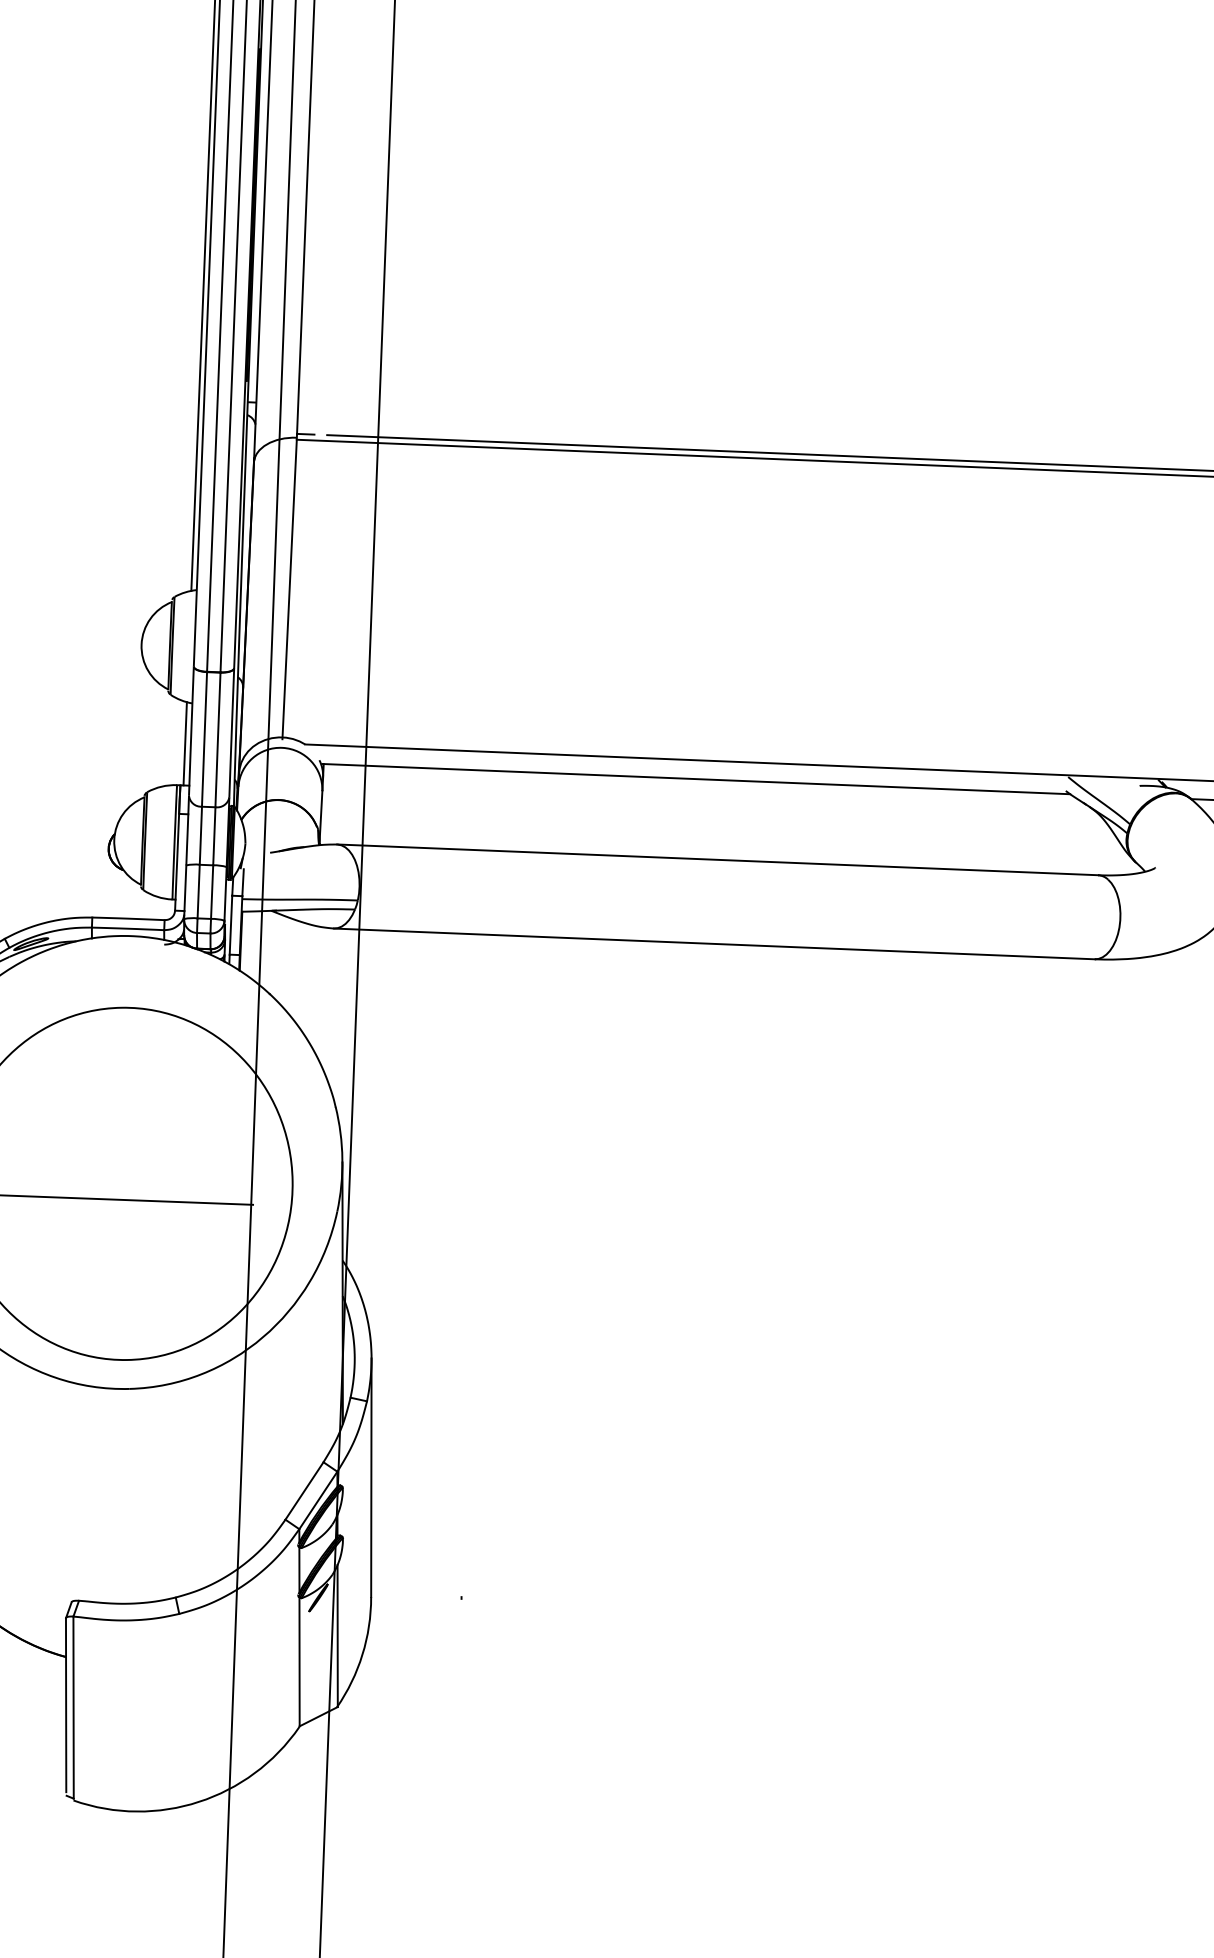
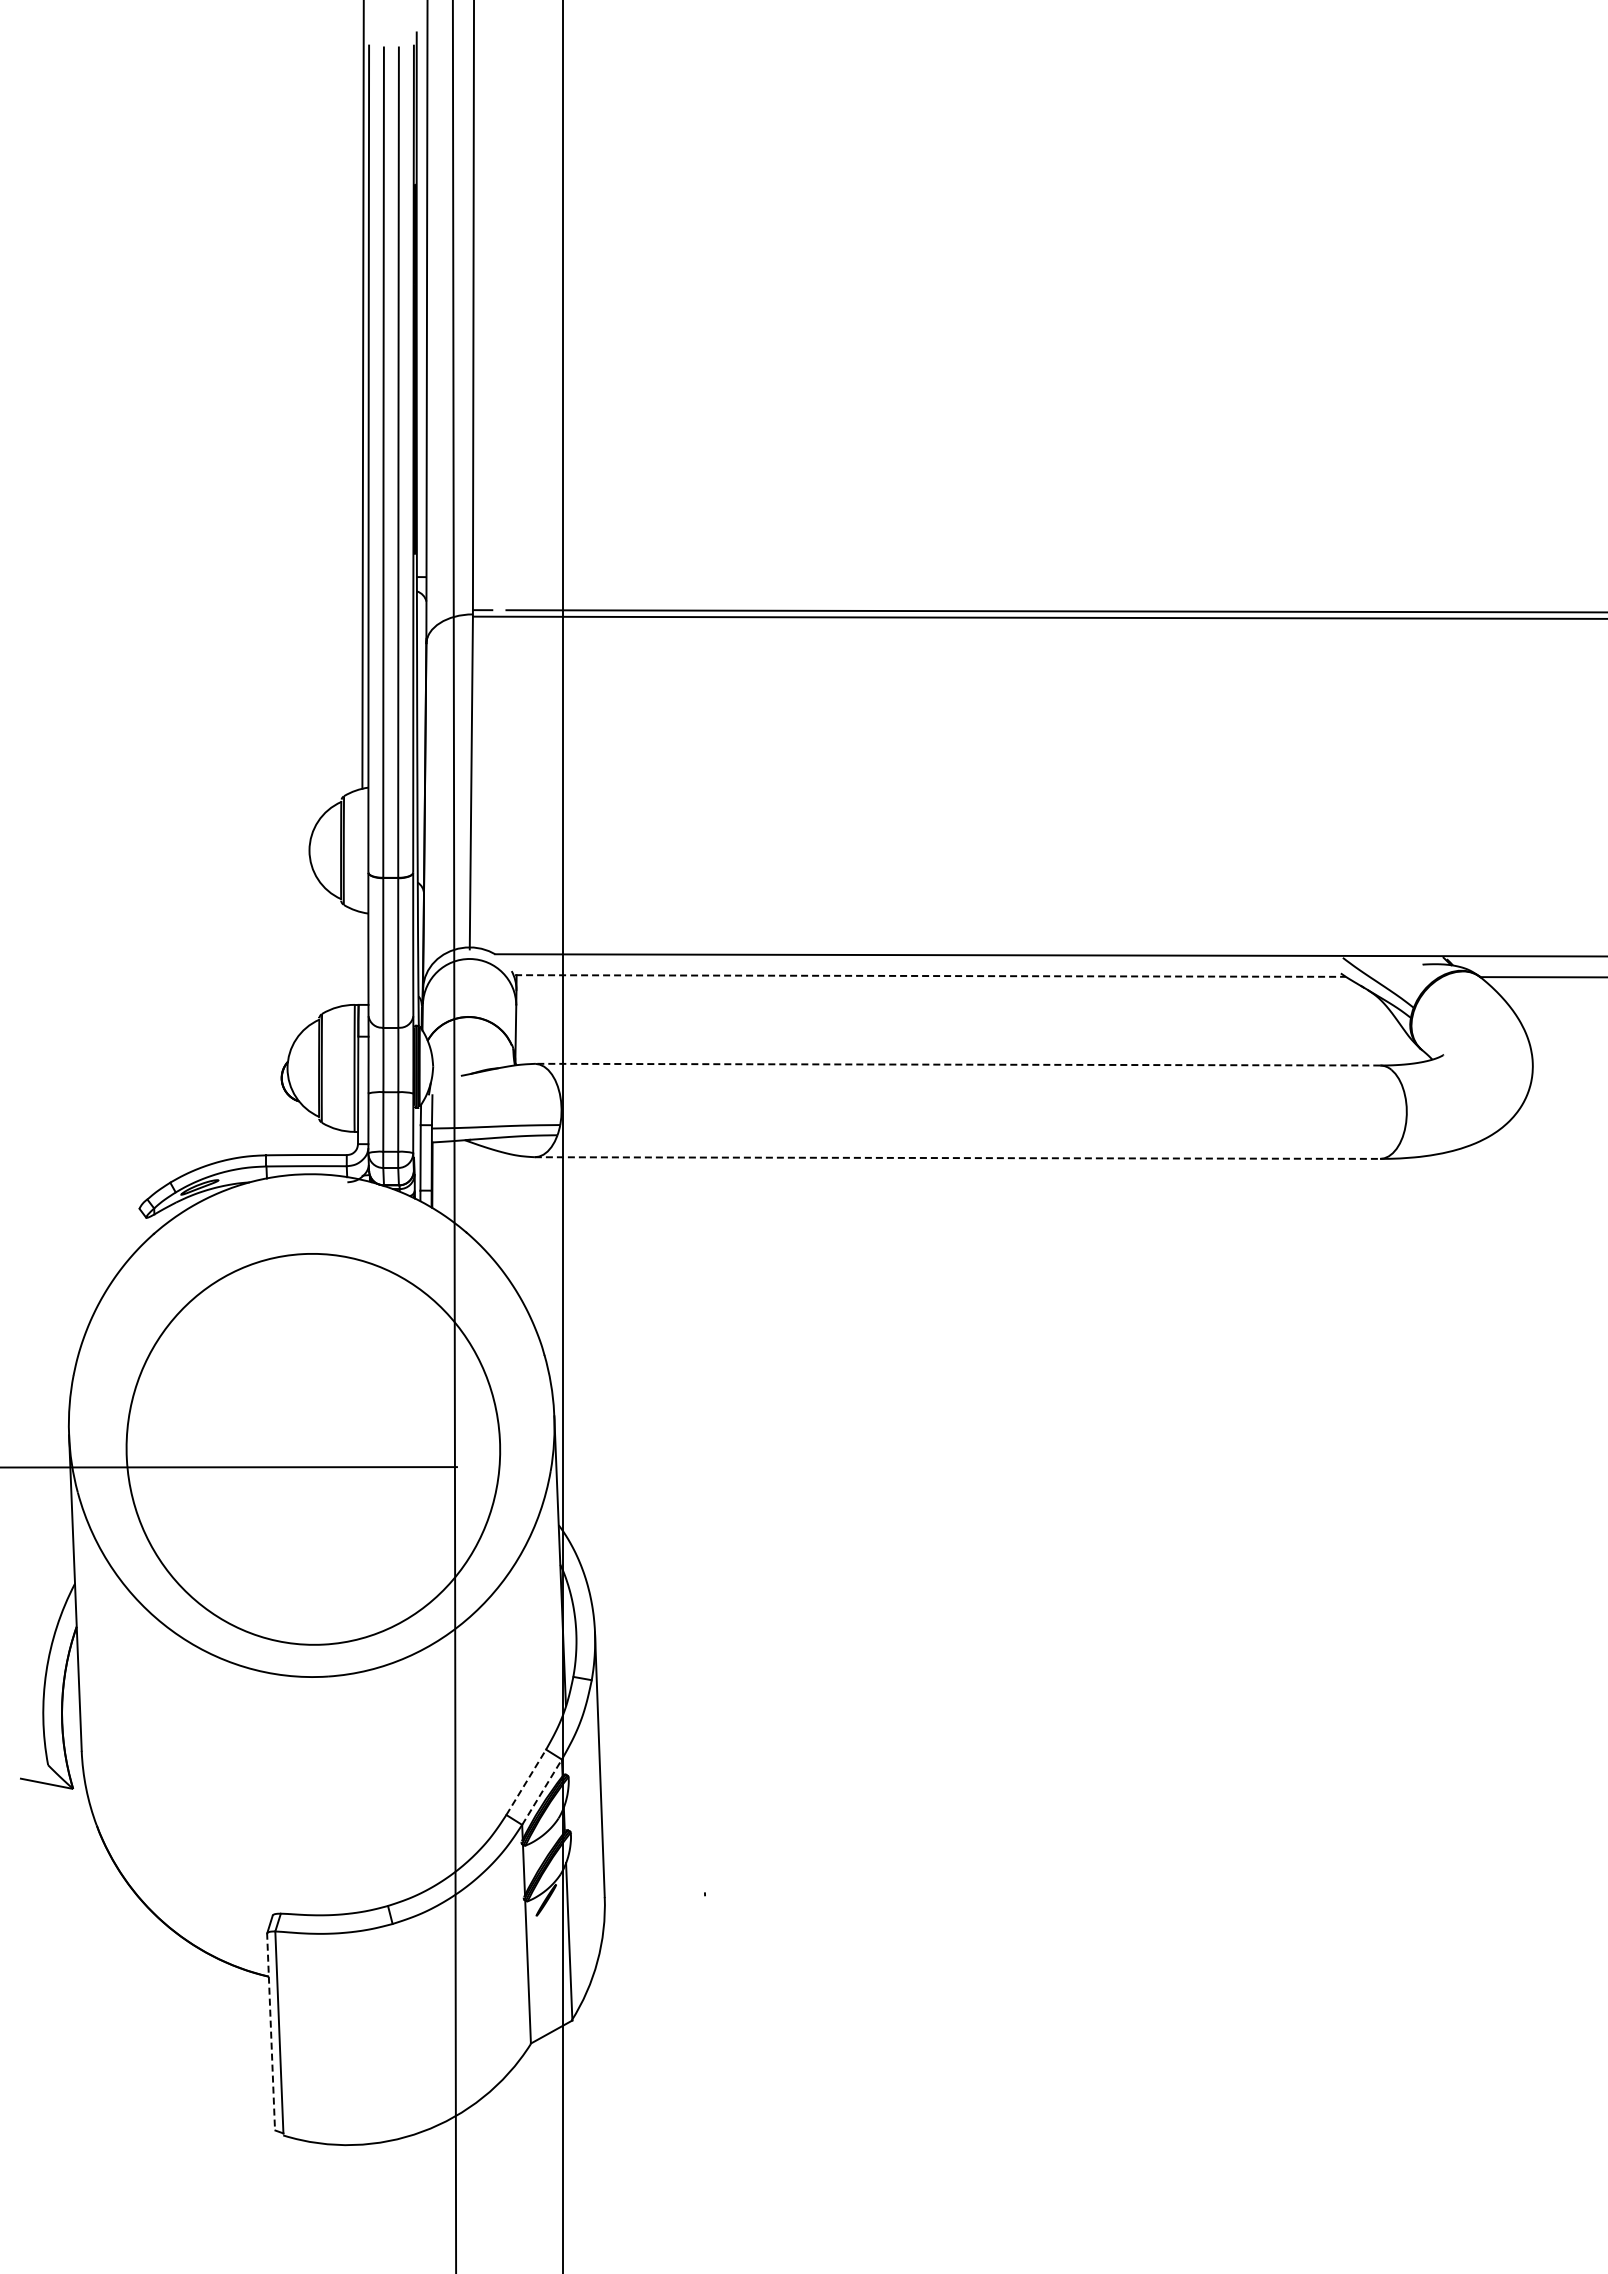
line: (185, 743) -> (362, 958), removed
line: (696, 779) -> (930, 976), solid -> dashed
line: (717, 859) -> (957, 1064), solid -> dashed
line: (714, 944) -> (957, 1158), solid -> dashed
line: (304, 1490) -> (526, 1781), solid -> dashed
line: (318, 1499) -> (542, 1791), solid -> dashed
line: (65, 1704) -> (270, 2029), solid -> dashed

